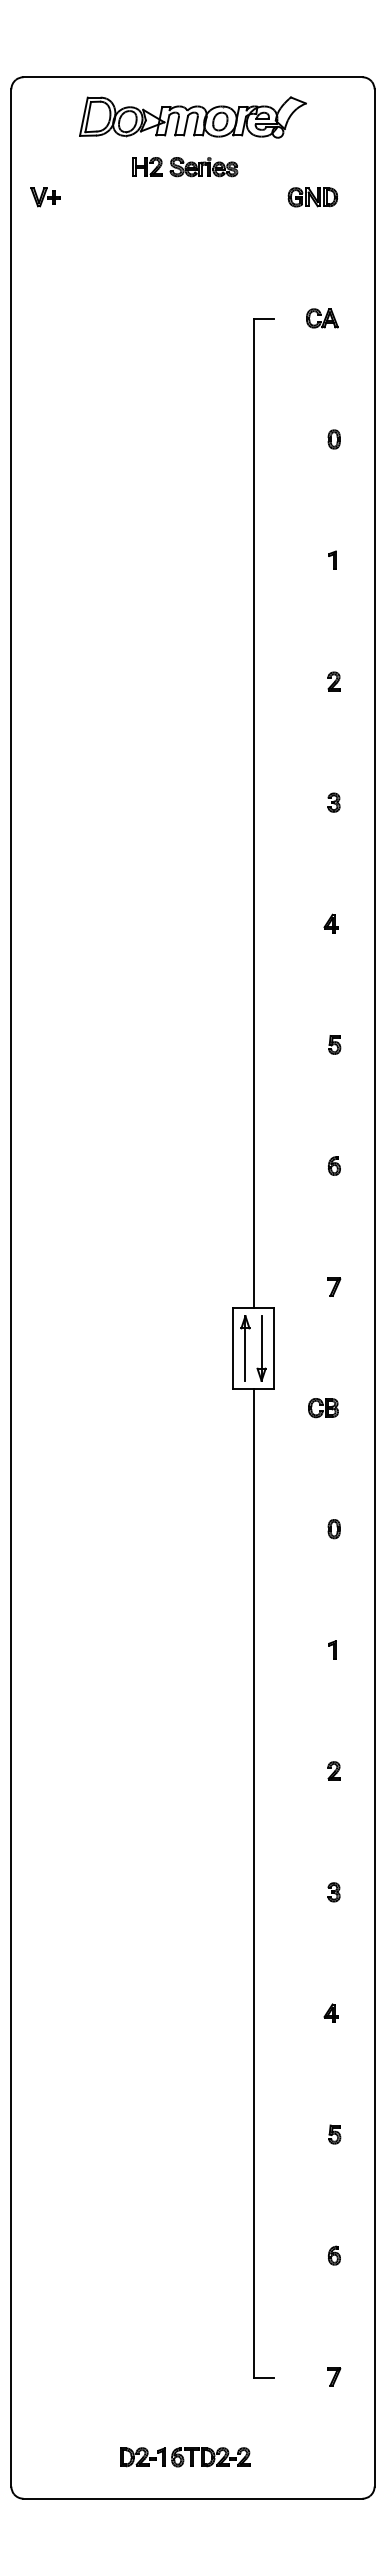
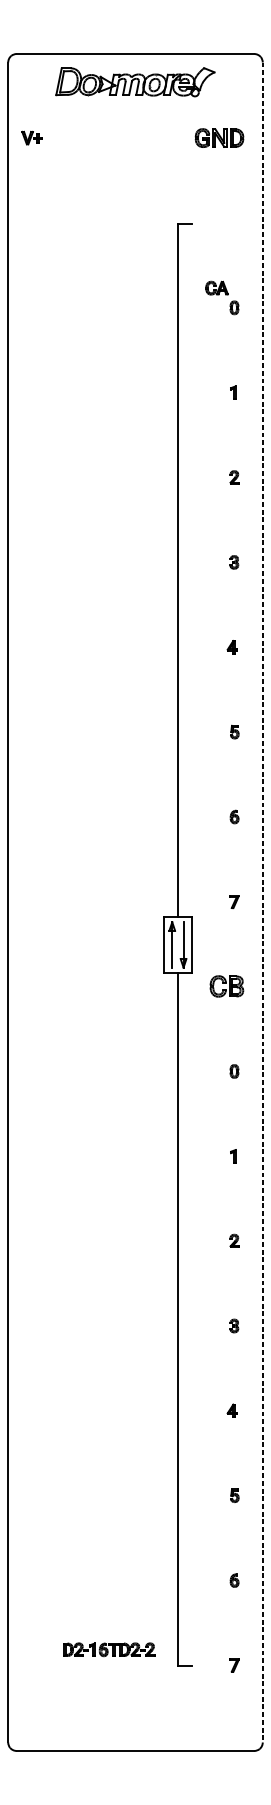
part: (185, 167) -> (130, 117), removed
part: (312, 197) -> (219, 138), size x1.4
part: (322, 318) -> (217, 288), moved
line: (374, 1287) -> (262, 902), solid -> dashed
part: (323, 1408) -> (226, 986), size x1.6
part: (185, 2457) -> (109, 1649), moved

